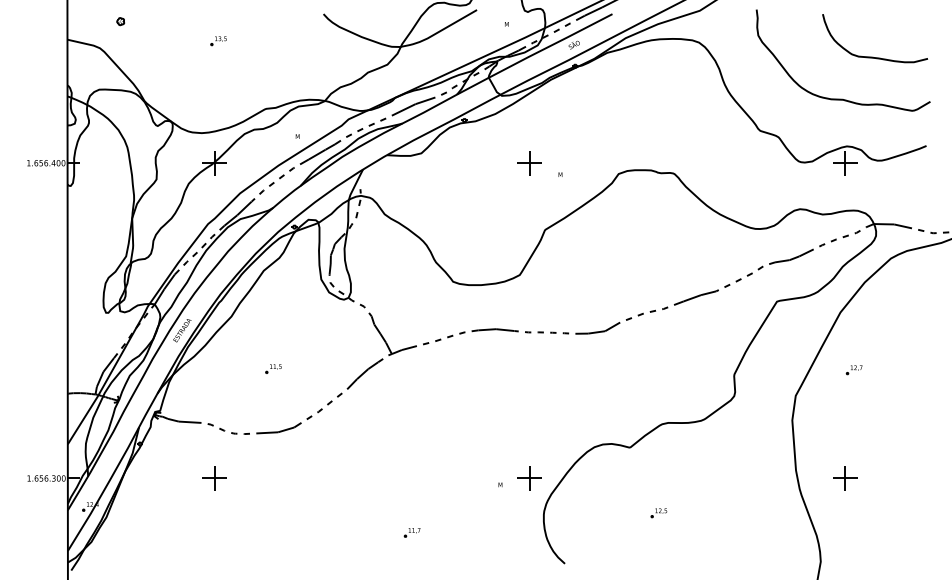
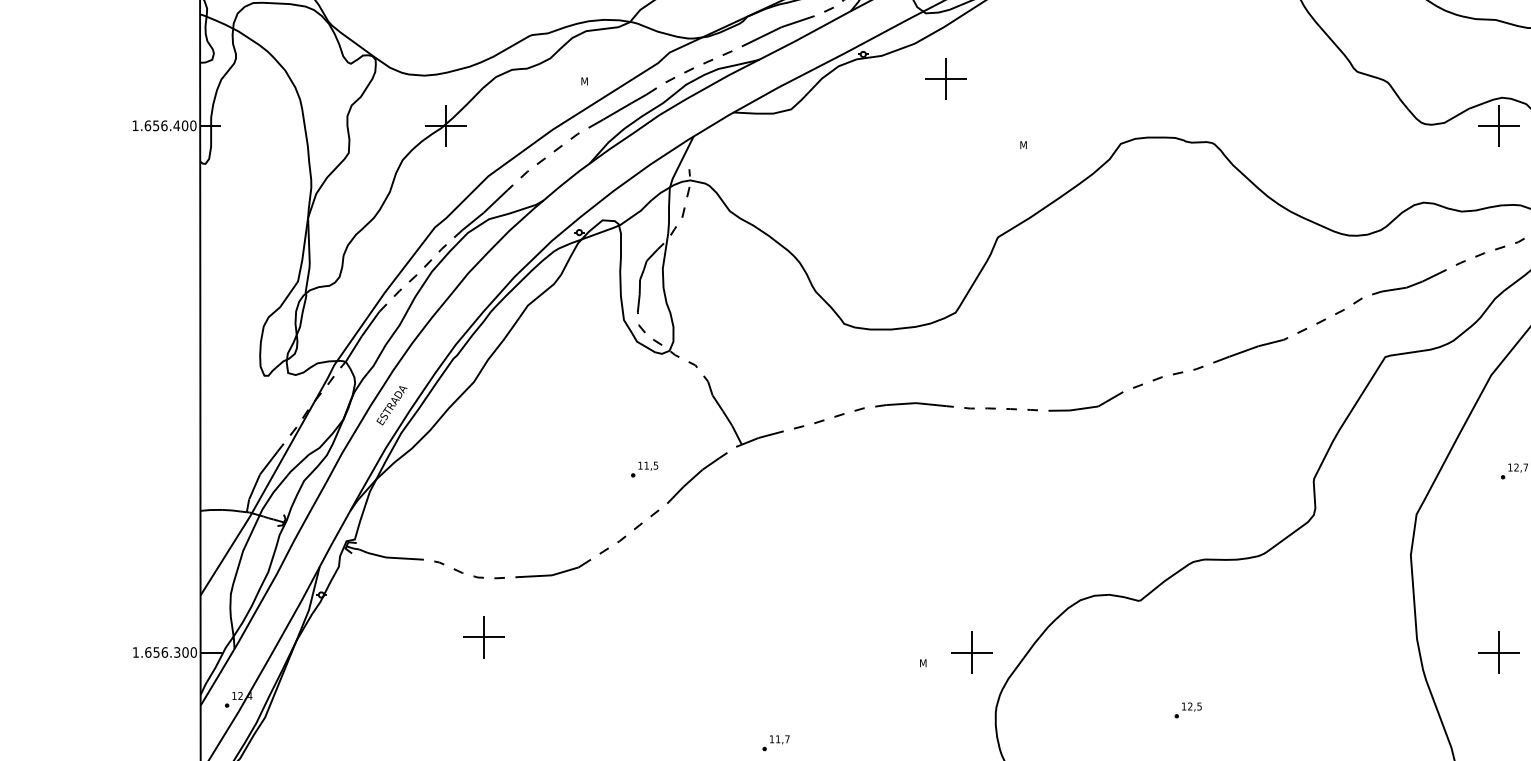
part: (529, 163) -> (945, 79), moved
part: (273, 368) -> (644, 468), moved
part: (214, 478) -> (484, 637), moved

